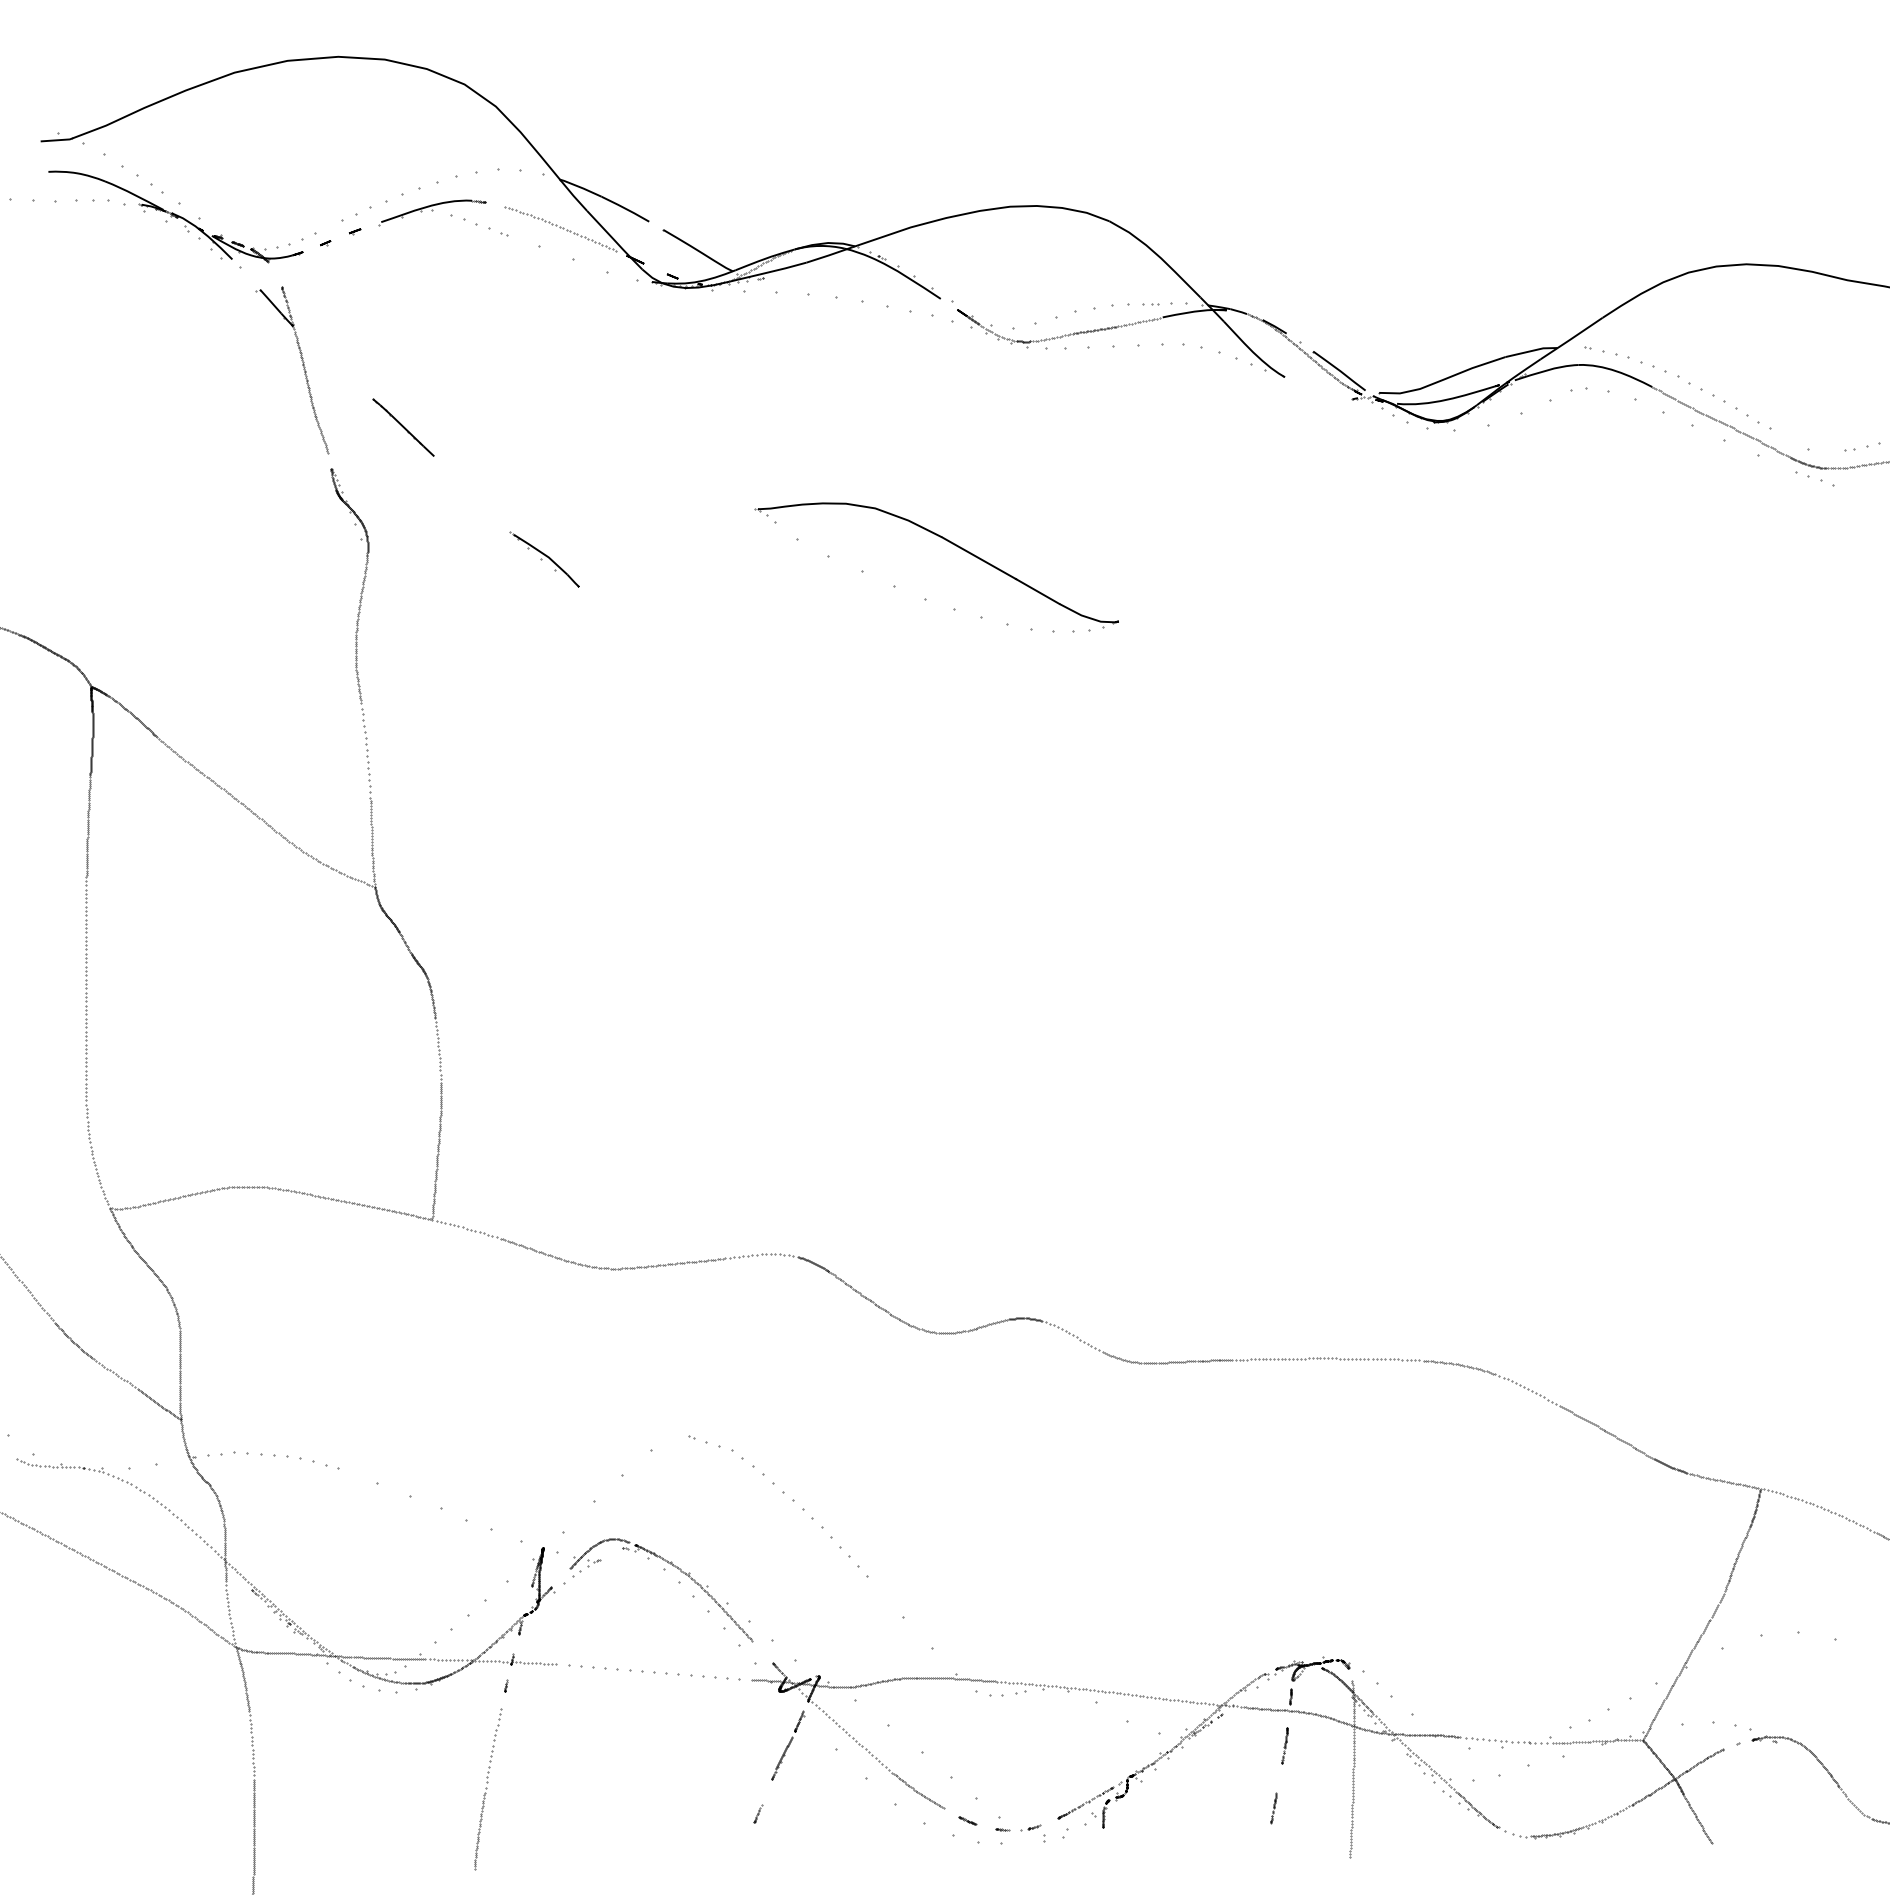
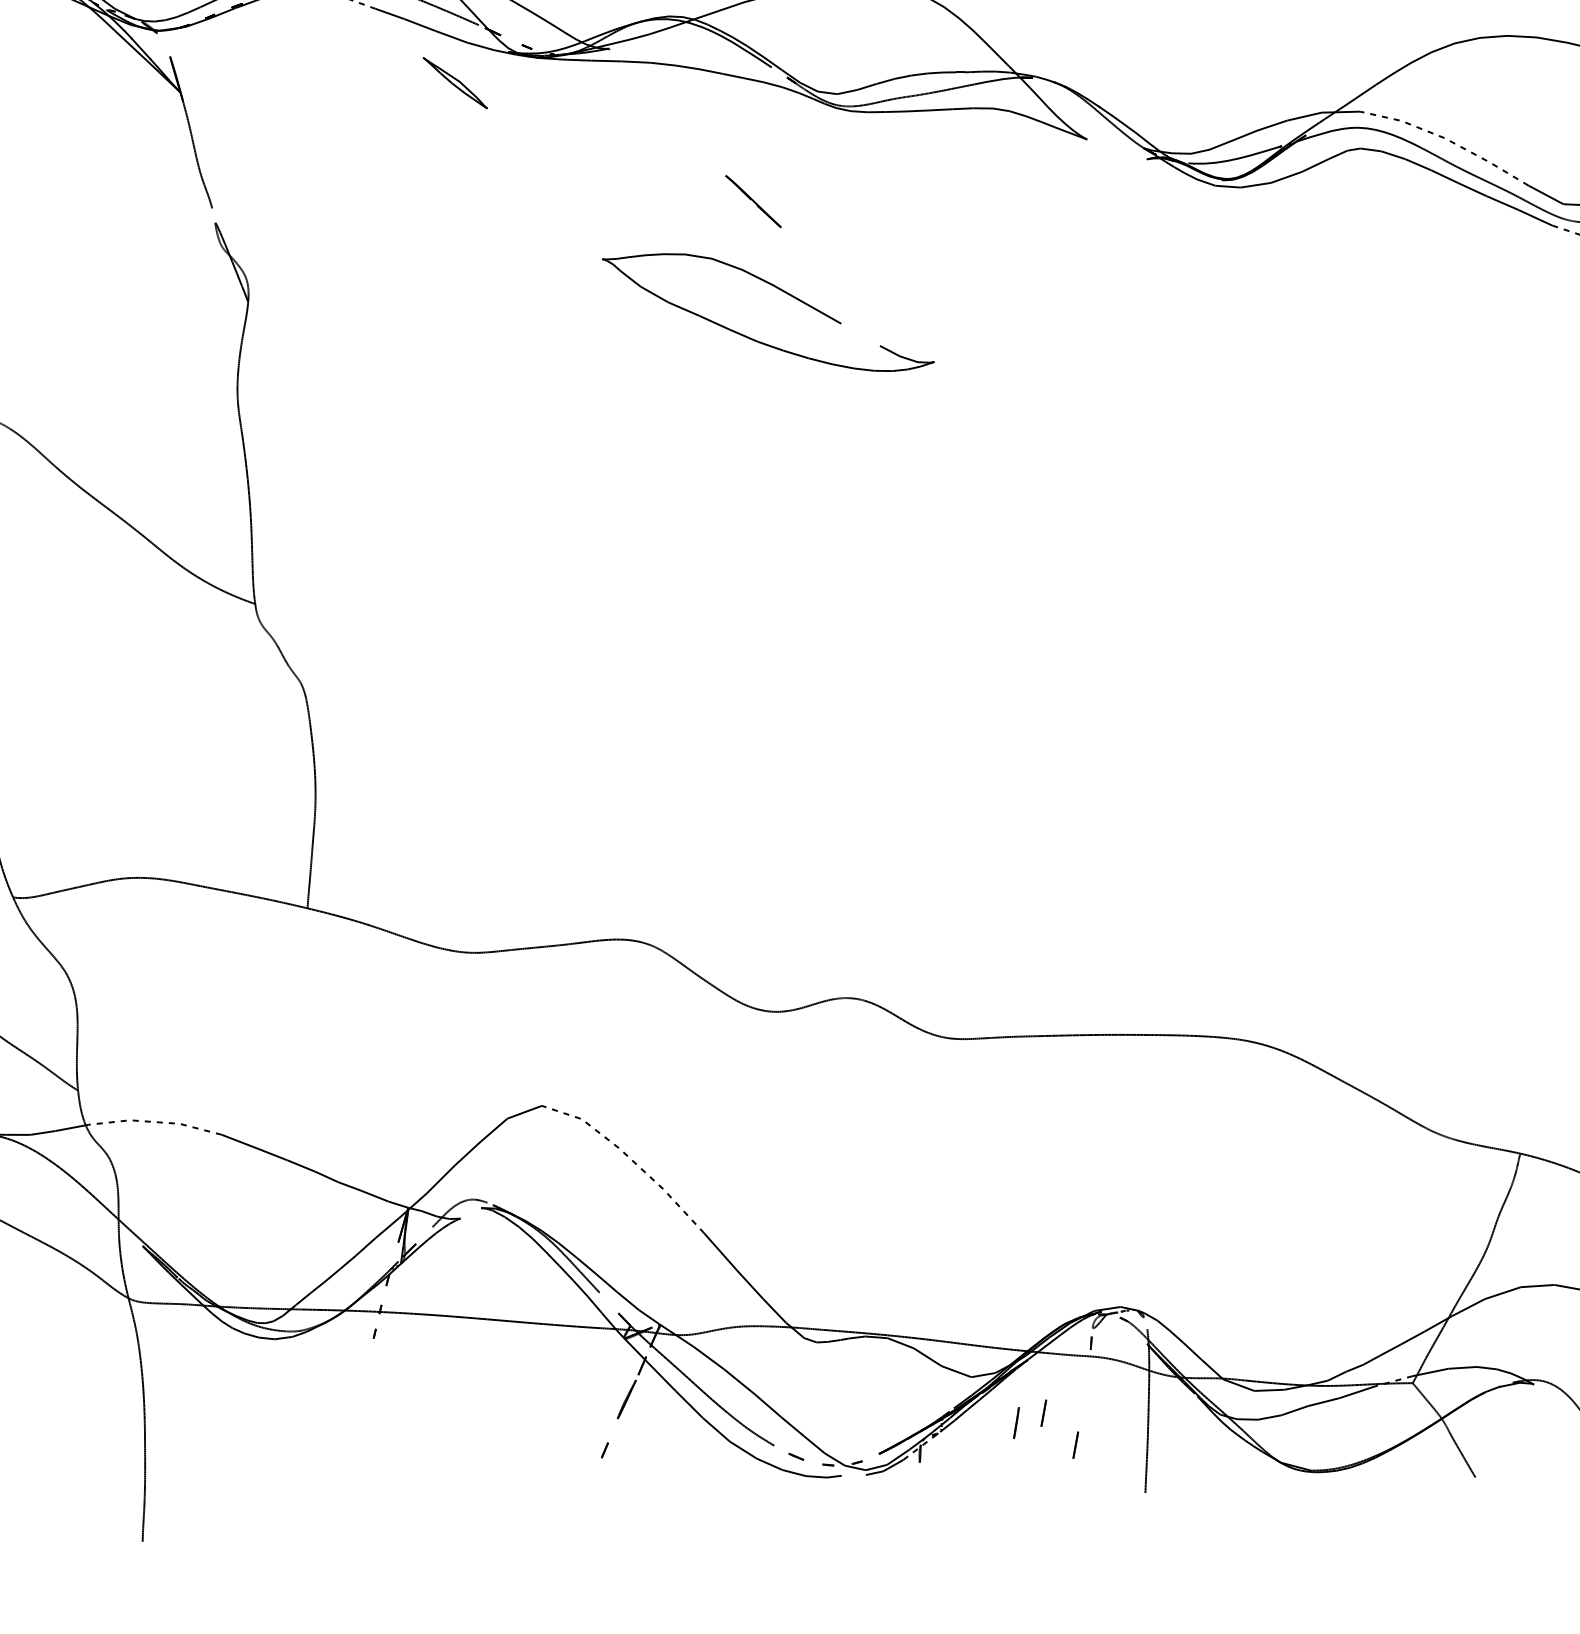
line: (403, 427) -> (753, 201), moved
part: (544, 559) -> (455, 83), moved
line: (1037, 591) -> (860, 334), removed
line: (1284, 1745) -> (1016, 1422), moved
line: (1238, 1773) -> (1043, 1413), added
curve: (487, 1788) -> (357, 1427), removed

